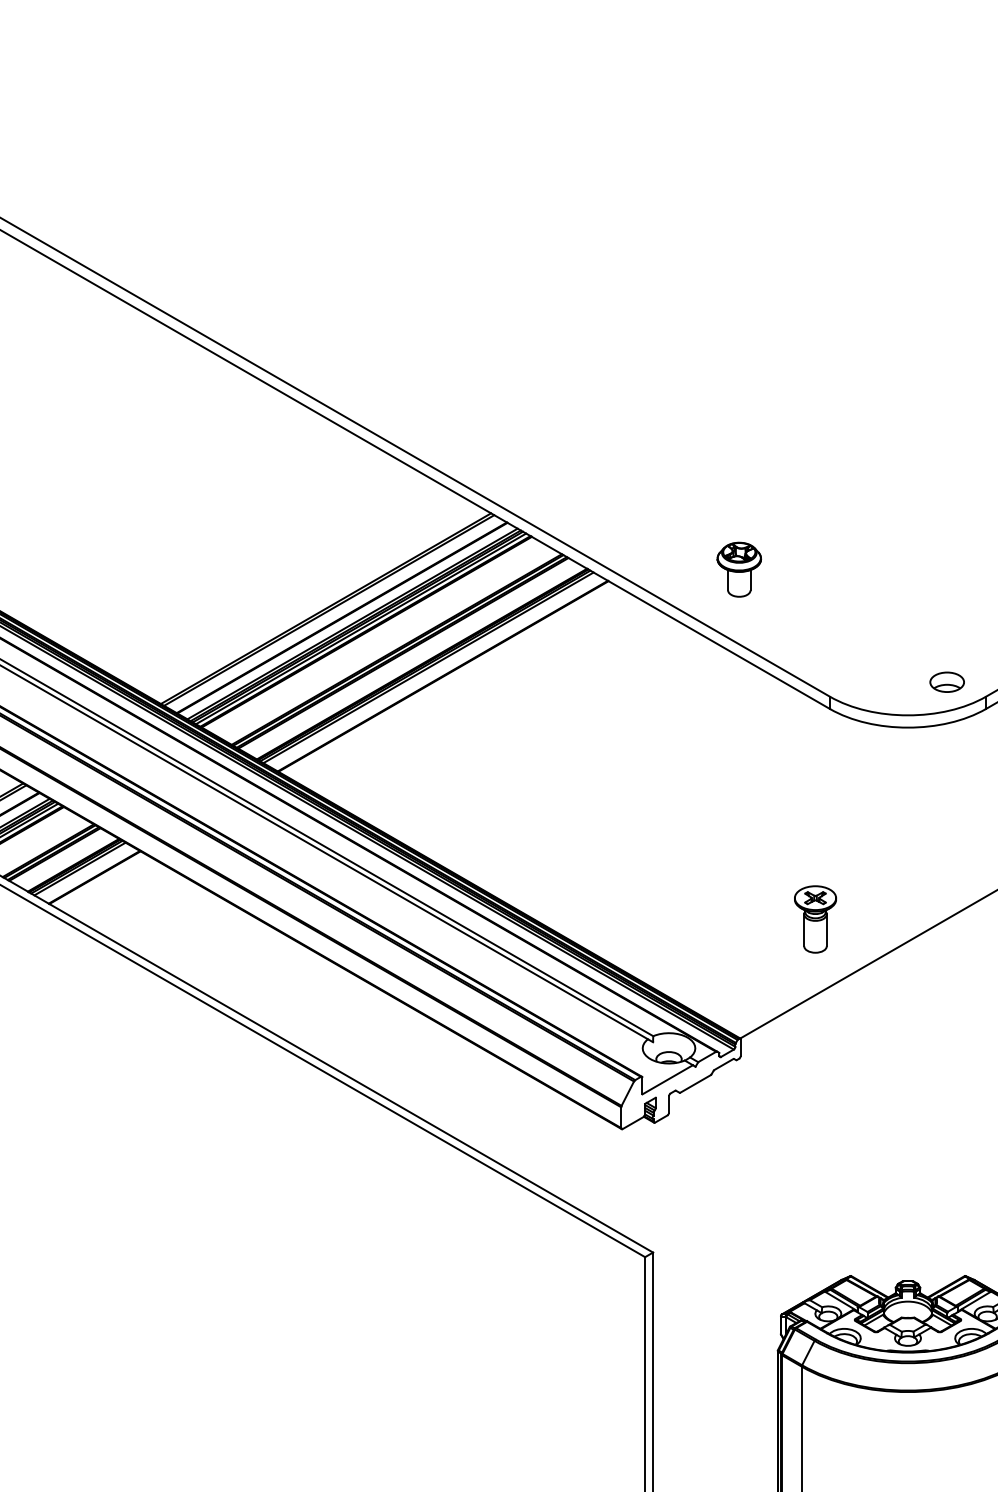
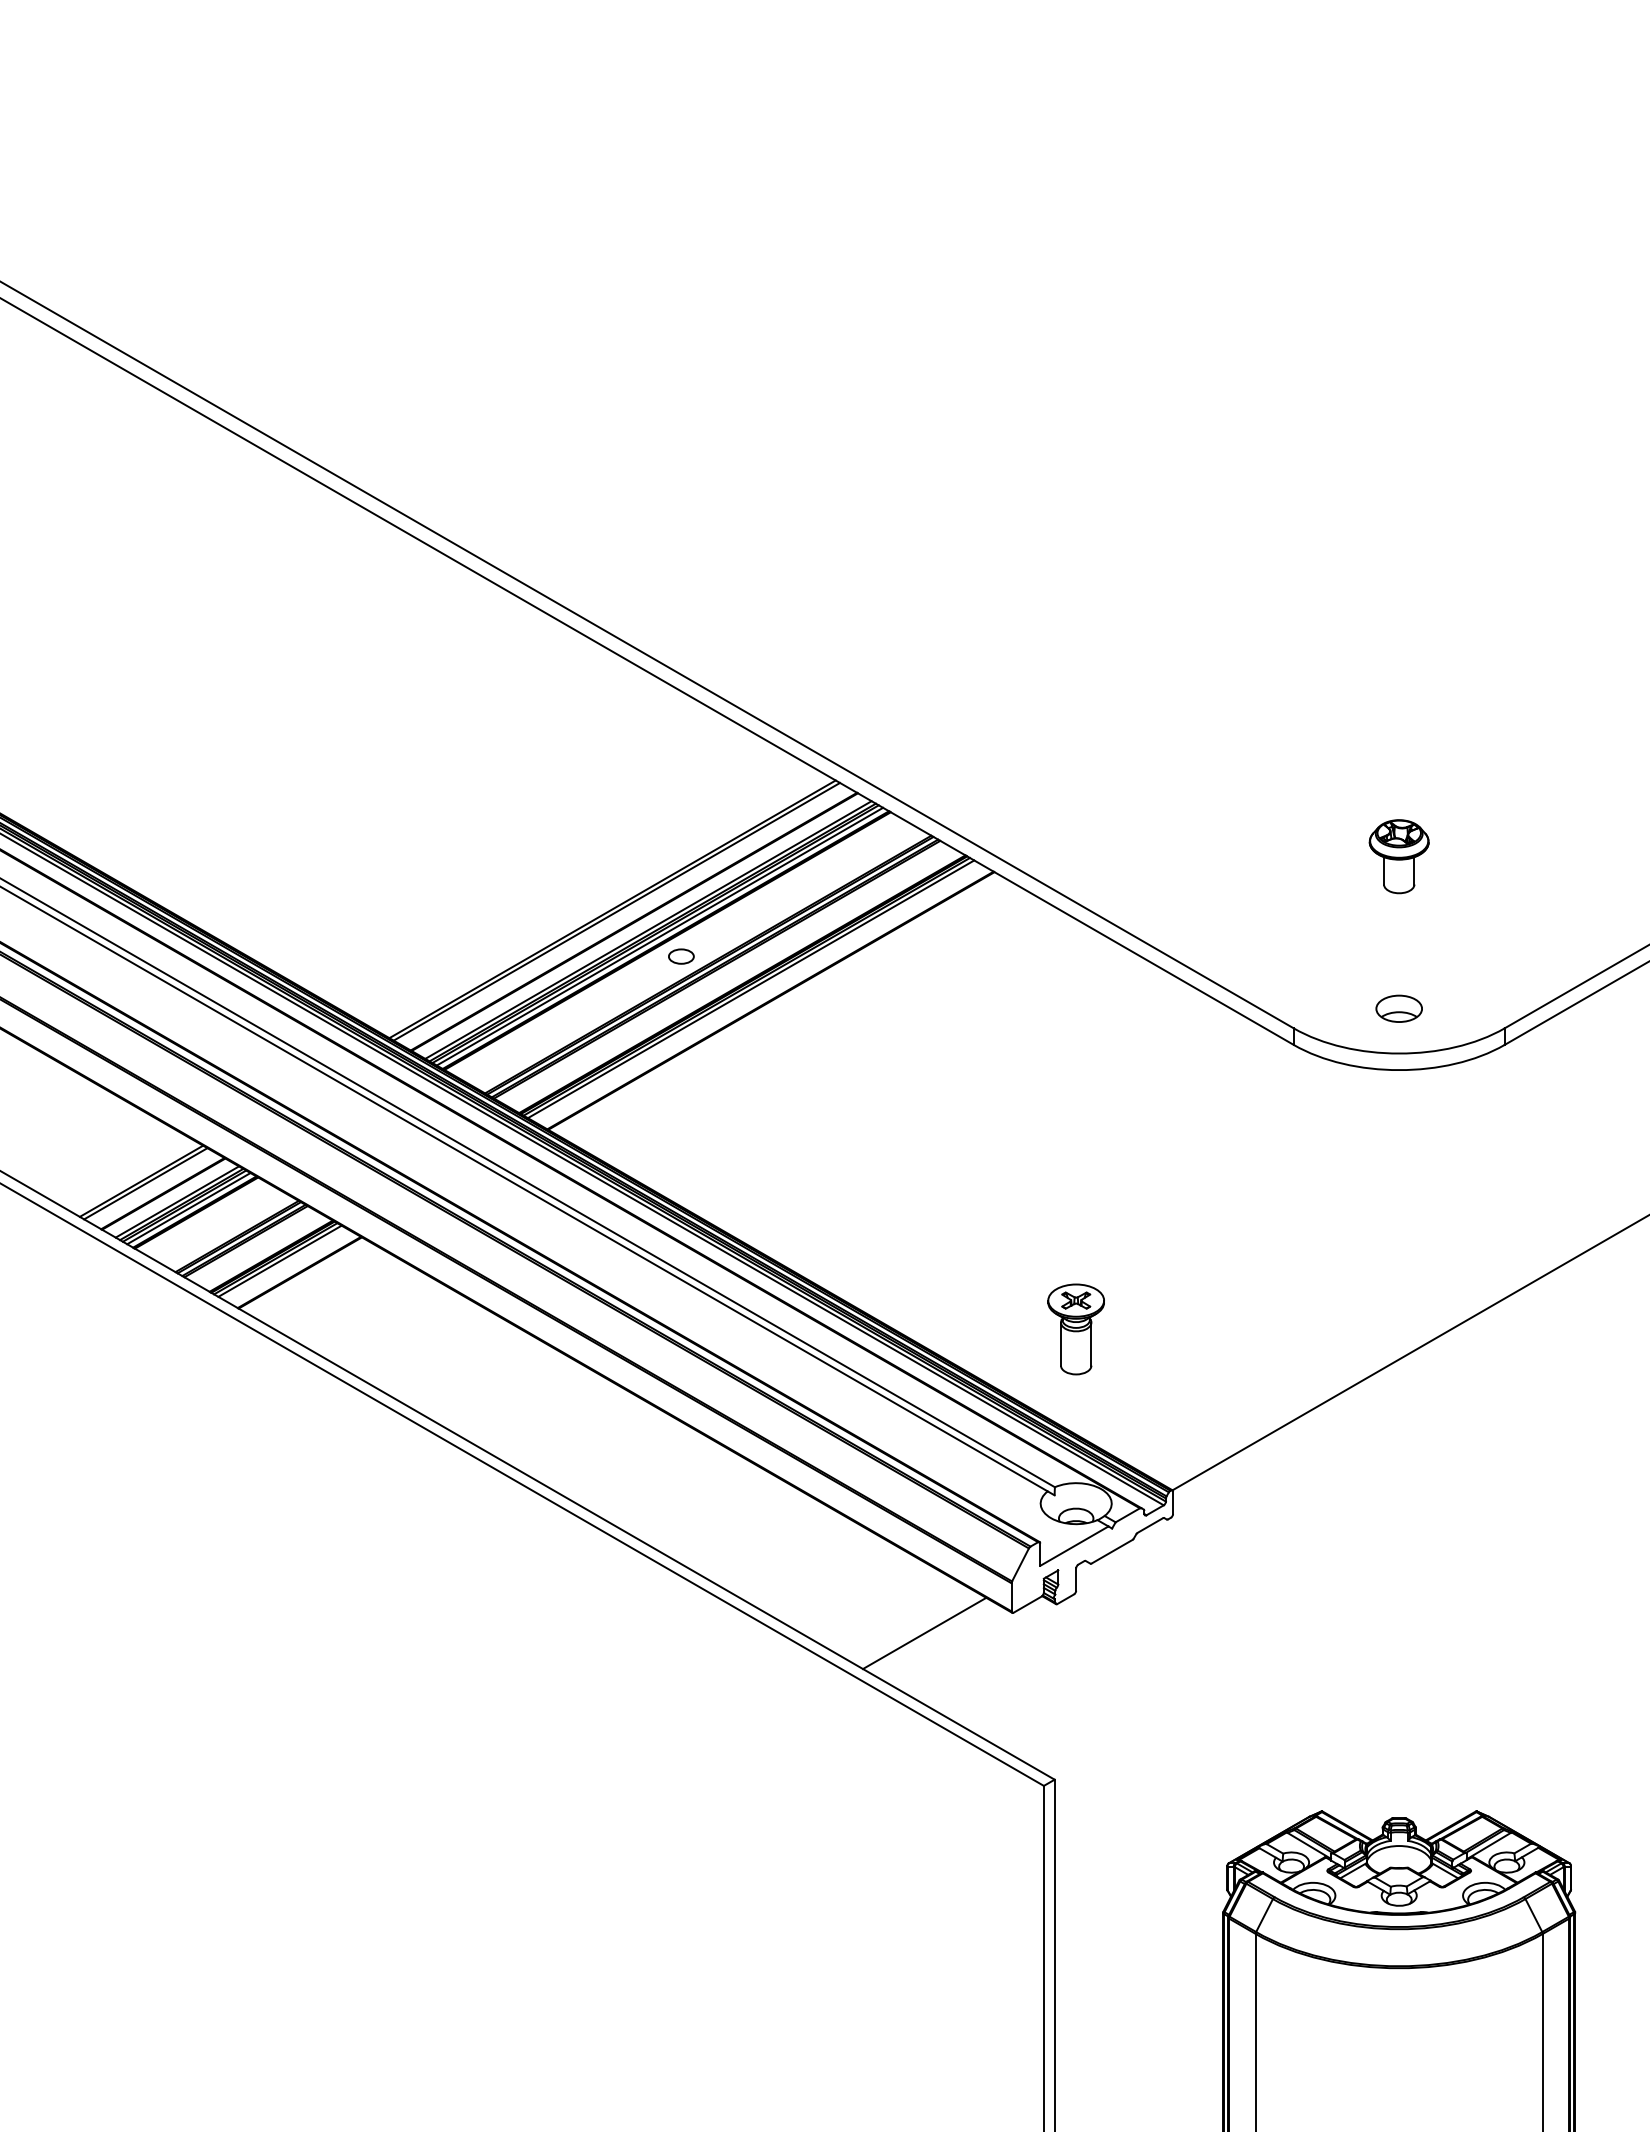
part: (738, 569) -> (1398, 856), moved
part: (377, 643) -> (681, 956), added
part: (946, 682) -> (1398, 1008), moved
part: (814, 919) -> (1075, 1329), moved
line: (556, 1144) -> (924, 1633), added

